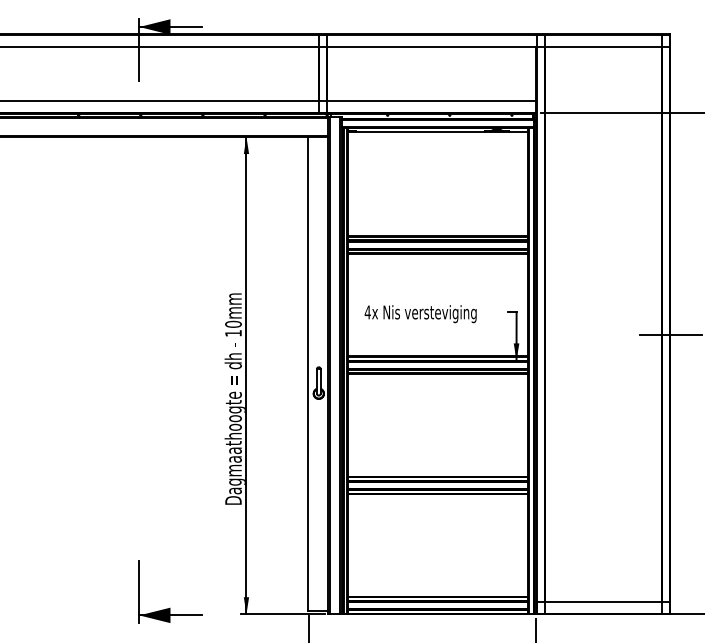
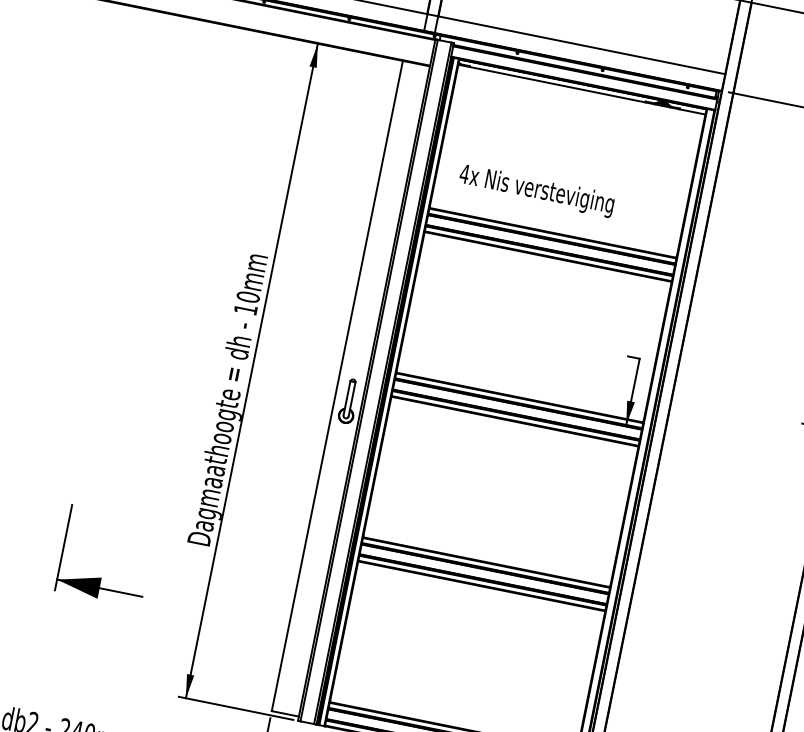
text: (420, 314) -> (536, 191), moved
part: (170, 607) -> (101, 577), moved

